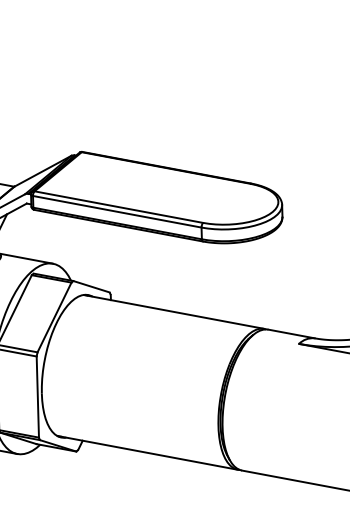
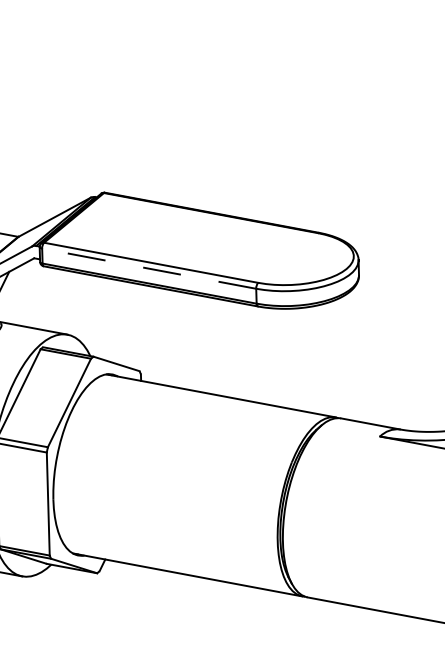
line: (117, 211) -> (149, 268), solid -> dashed

